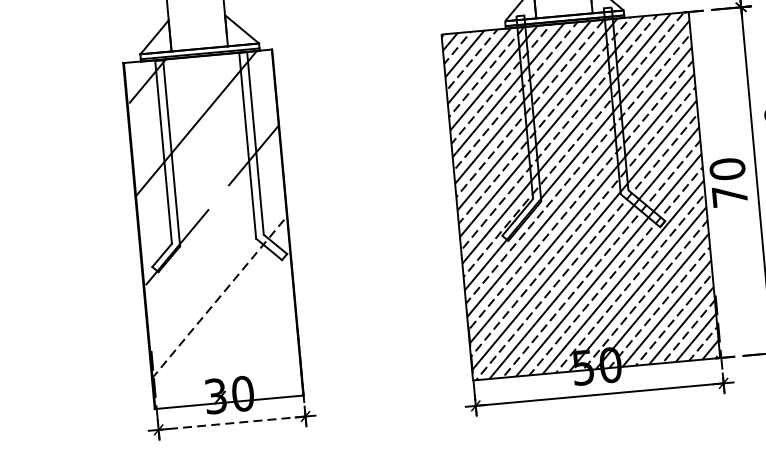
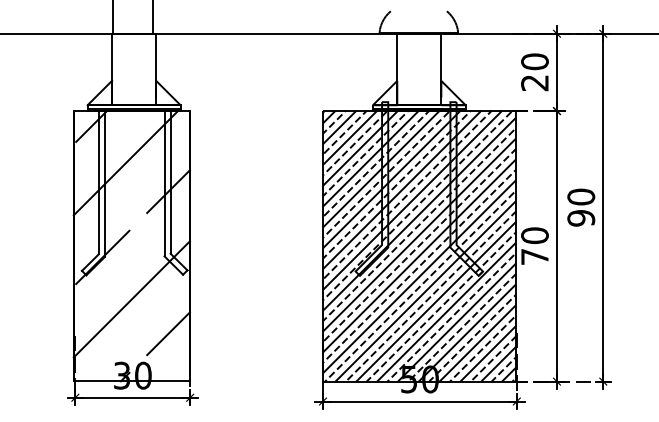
line: (220, 297) -> (132, 299), dashed -> solid
line: (270, 336) -> (168, 333), added
line: (231, 422) -> (132, 397), dashed -> solid

